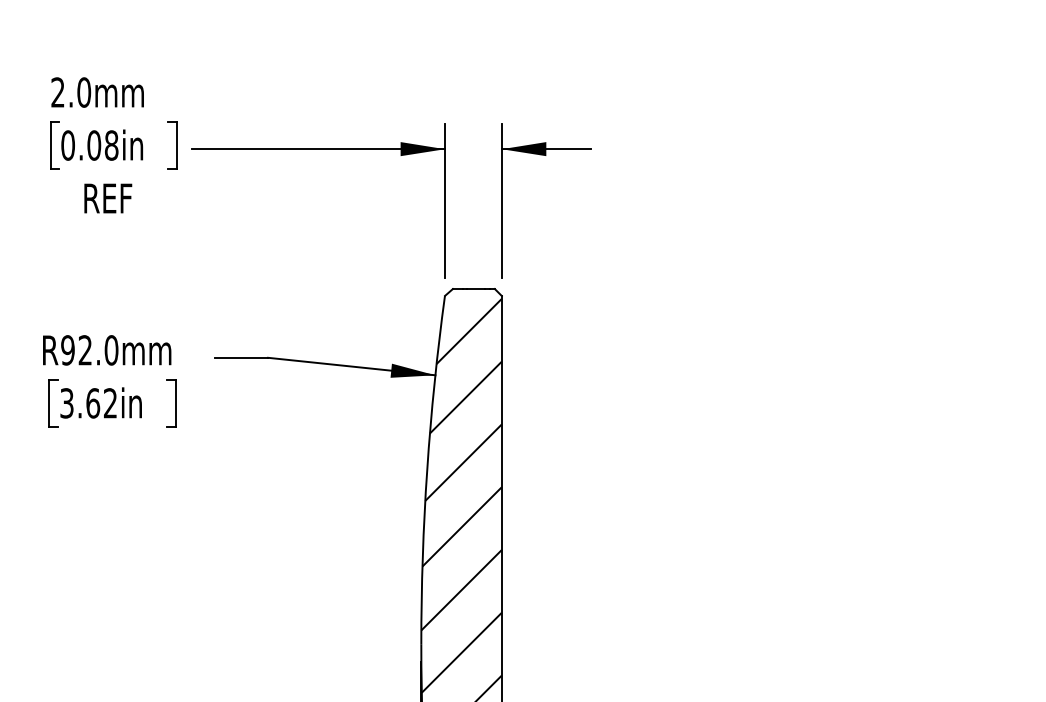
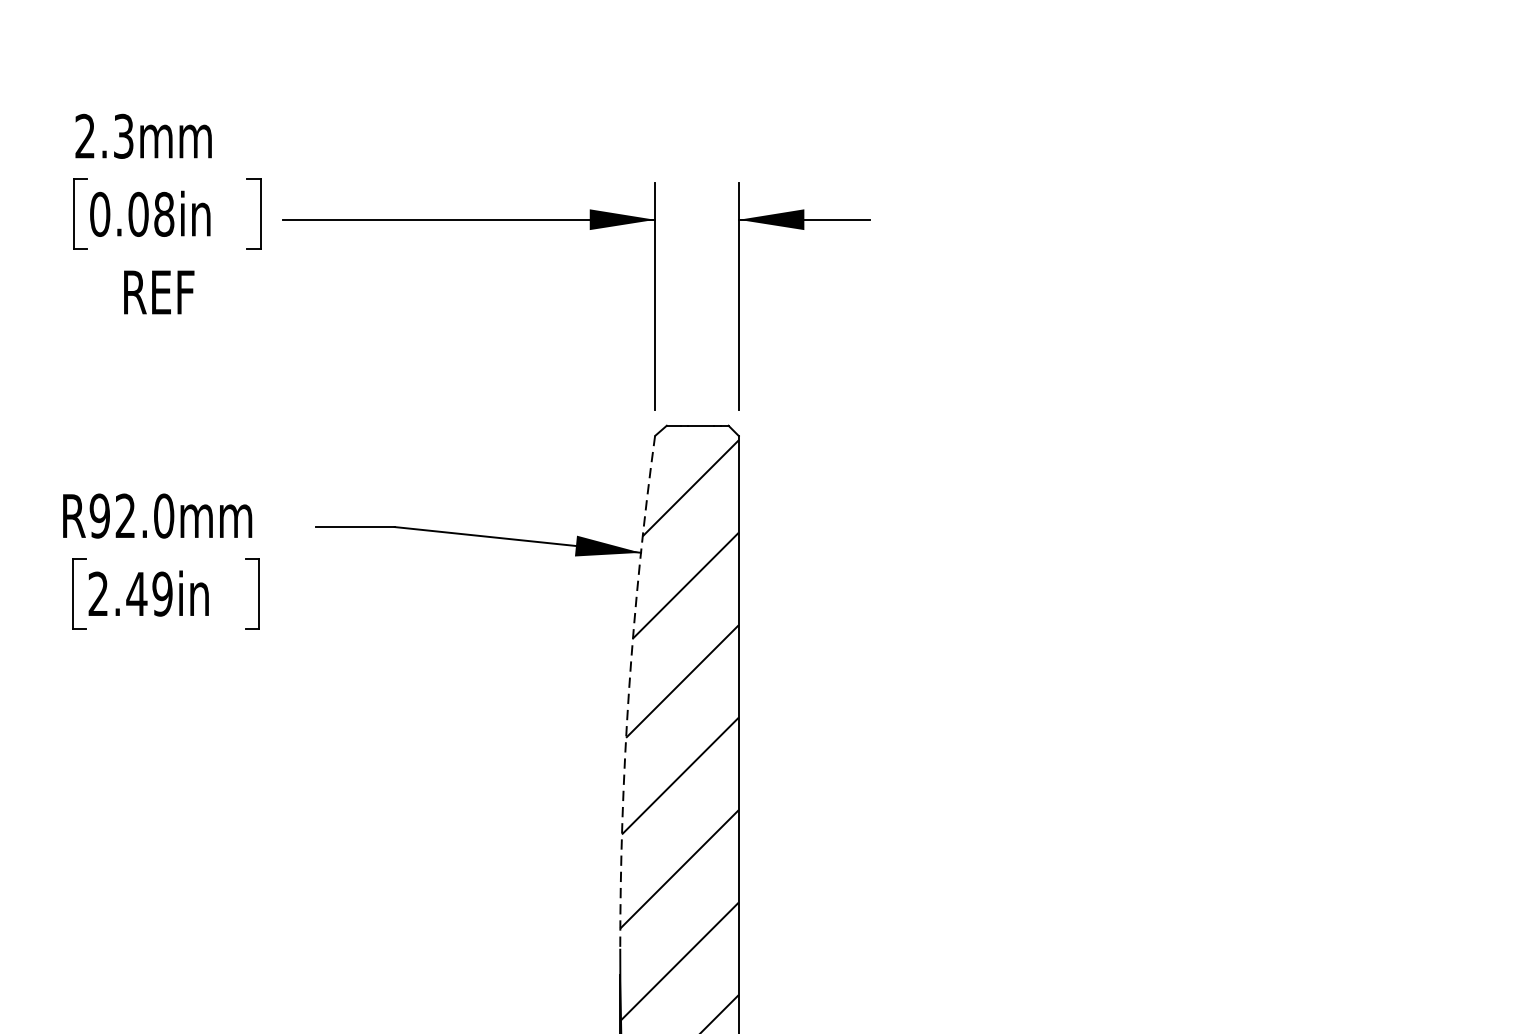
text: (84, 92) -> (124, 136), 2.0mm -> 2.3mm
text: (88, 403) -> (130, 594), 3.62in -> 2.49in
arc: (427, 469) -> (629, 691), solid -> dashed

